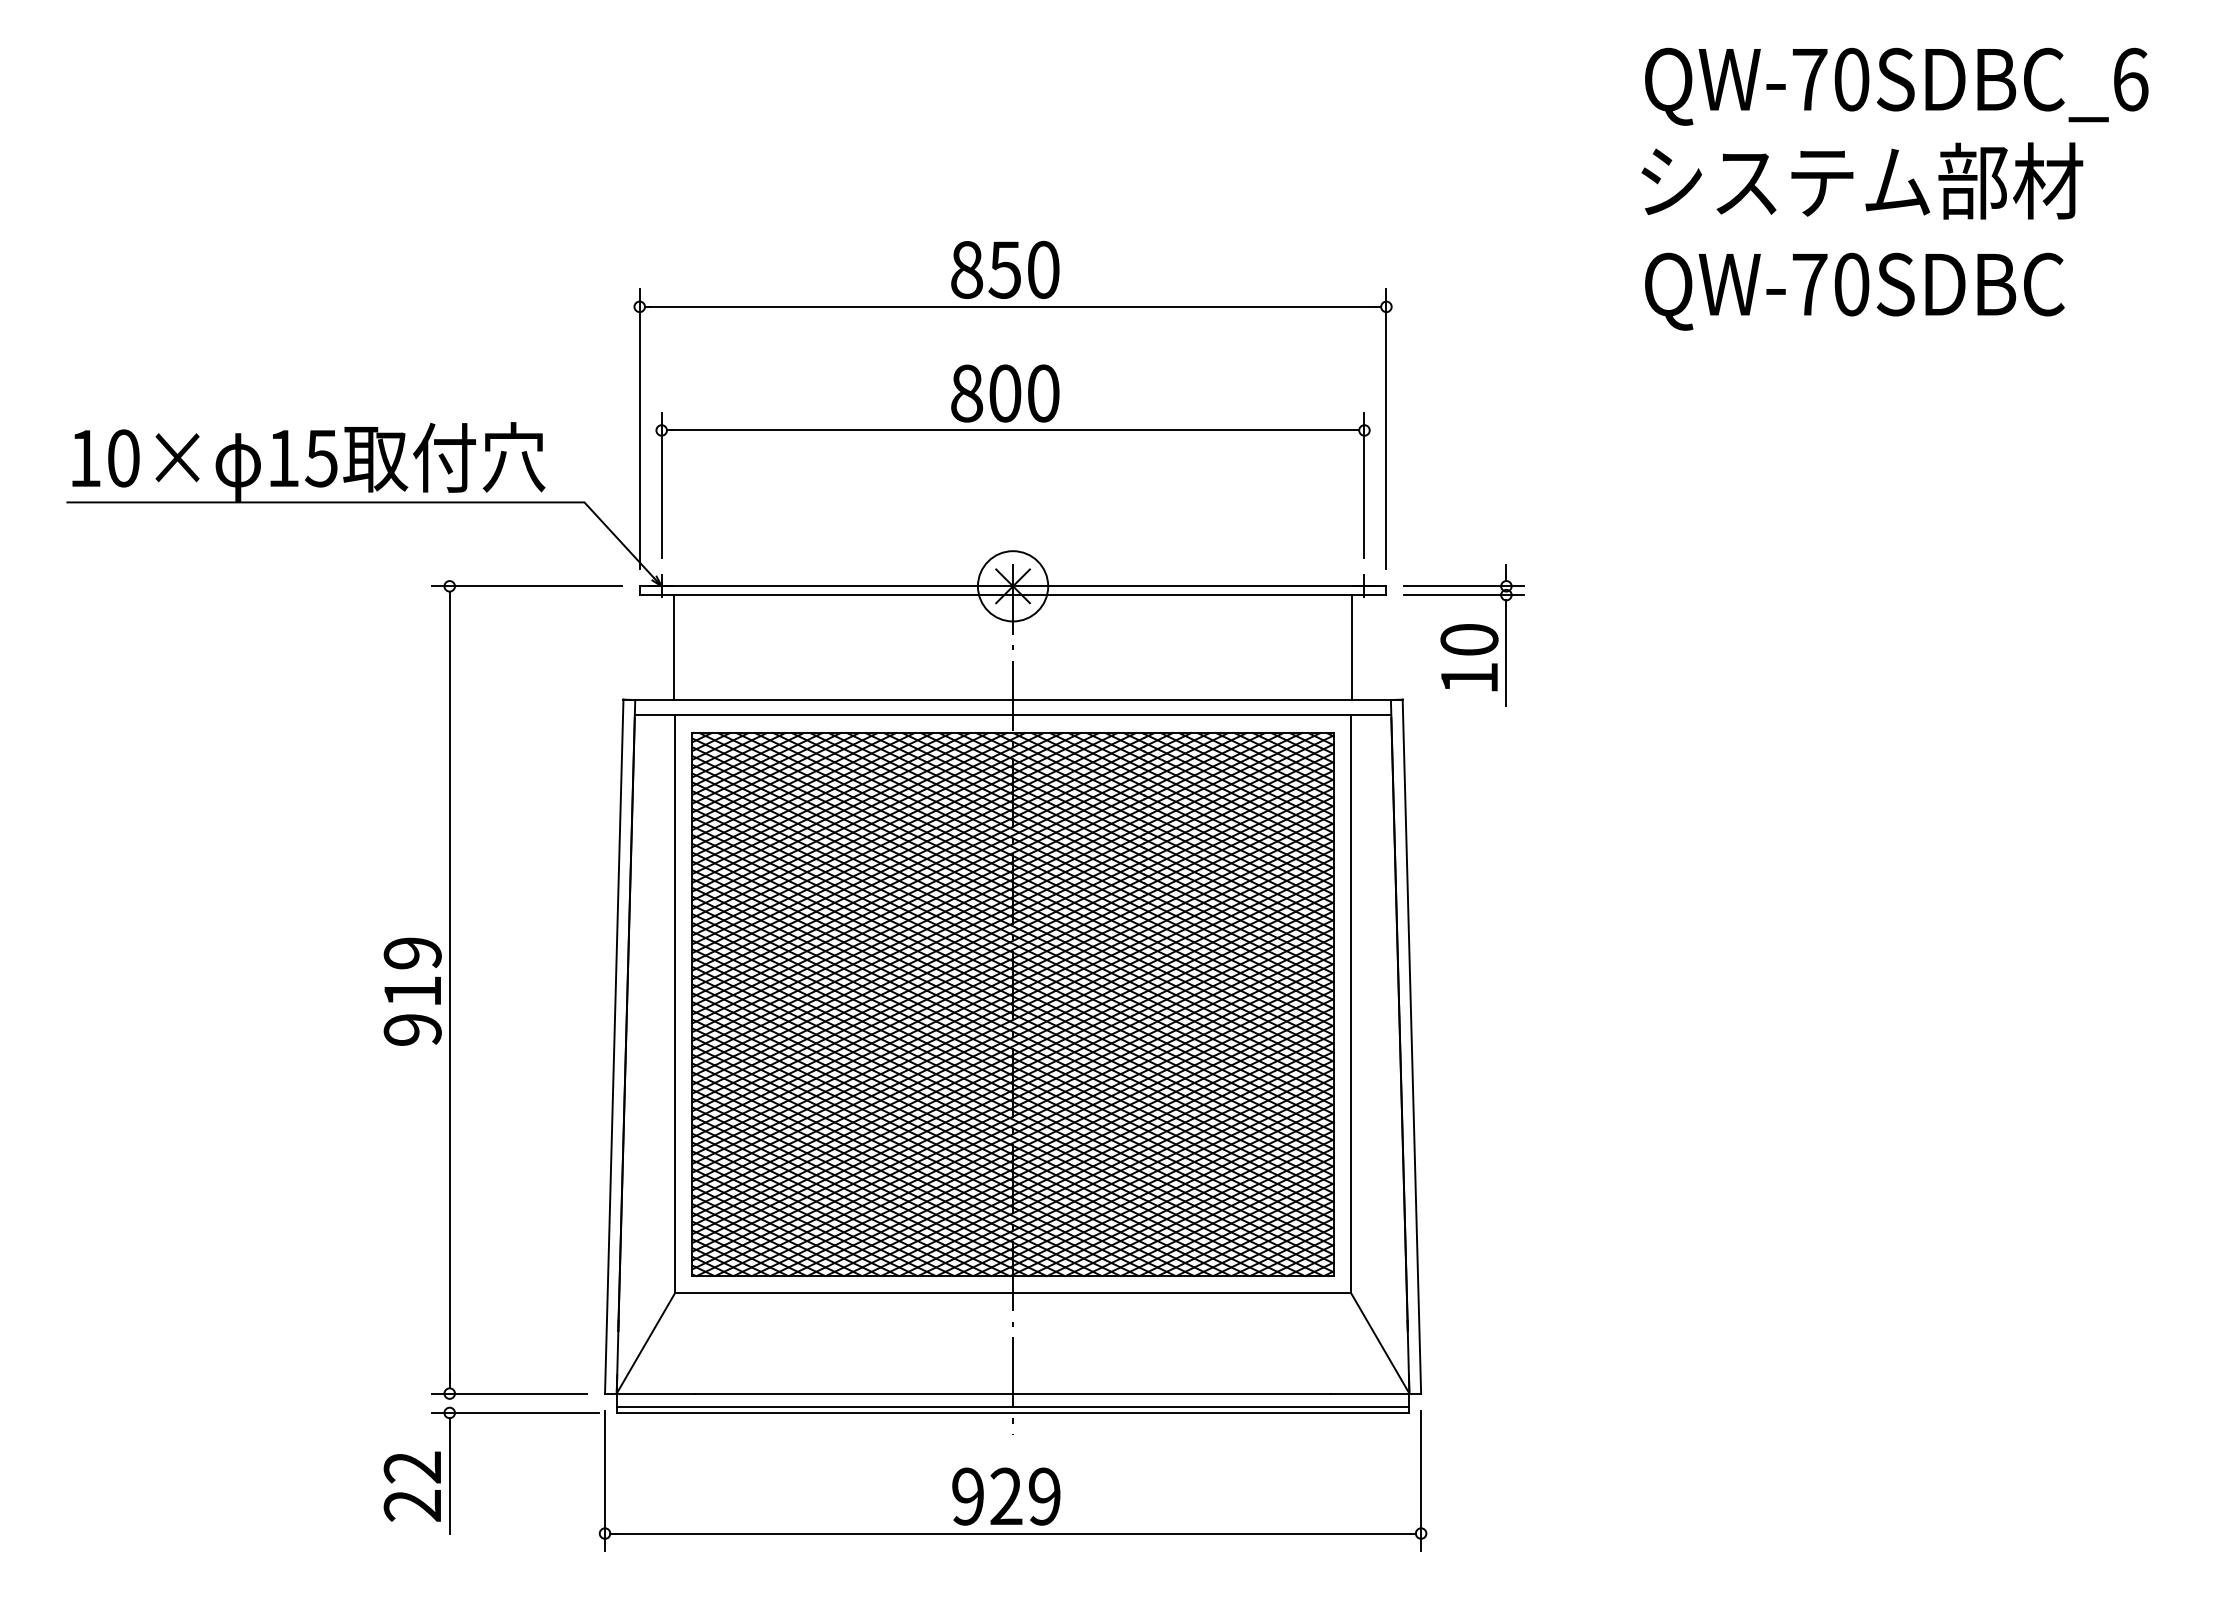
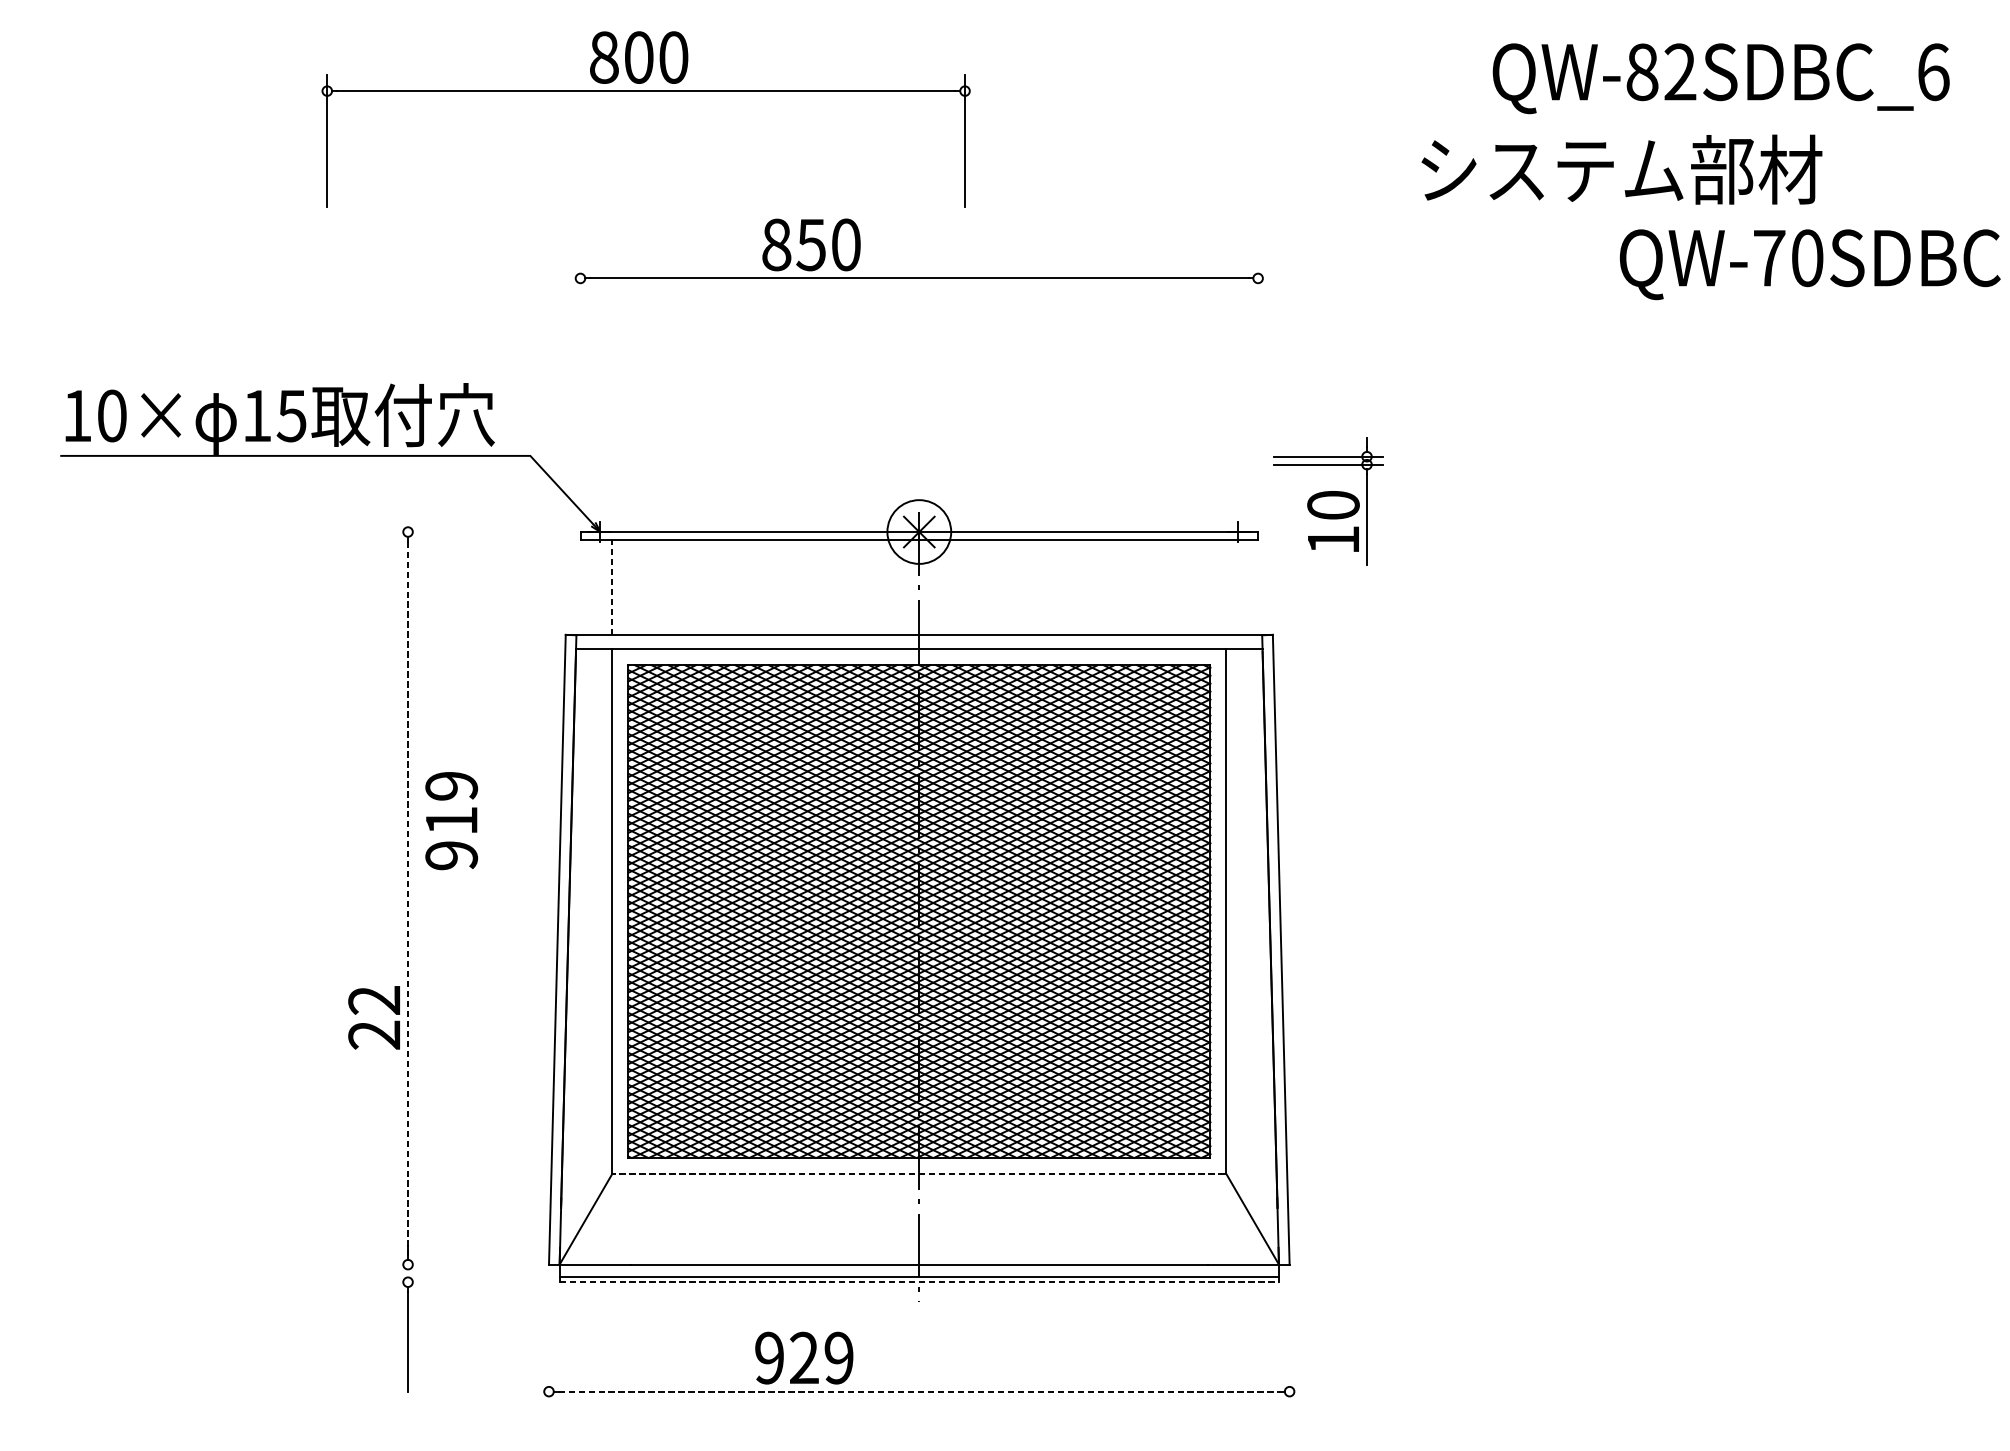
text: (1830, 79) -> (1661, 72), QW-70SDBC_6 -> QW-82SDBC_6
text: (1862, 180) -> (1622, 169), moved
text: (1005, 269) -> (811, 244), moved
text: (1854, 291) -> (1809, 264), moved
line: (639, 428) -> (580, 388), removed
line: (1386, 428) -> (1258, 388), removed
part: (1012, 430) -> (645, 91), moved
line: (527, 586) -> (478, 532), removed
part: (1463, 635) -> (1328, 501), moved
line: (673, 646) -> (611, 586), solid -> dashed
line: (1352, 647) -> (1227, 587), removed
line: (449, 990) -> (407, 898), solid -> dashed
text: (412, 991) -> (451, 820), moved
line: (1011, 1293) -> (917, 1173), solid -> dashed
line: (509, 1393) -> (462, 1264), removed
line: (515, 1412) -> (467, 1281), removed
line: (1013, 1412) -> (919, 1281), solid -> dashed
line: (605, 1481) -> (549, 1344), removed
line: (1421, 1481) -> (1289, 1344), removed
text: (411, 1486) -> (373, 1017), moved
text: (1006, 1496) -> (804, 1358), moved
line: (1013, 1533) -> (919, 1391), solid -> dashed

